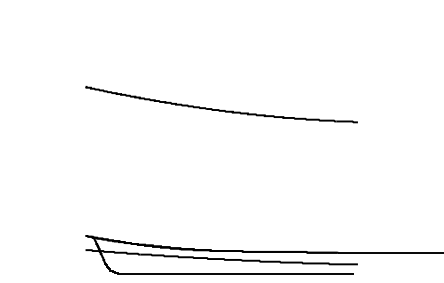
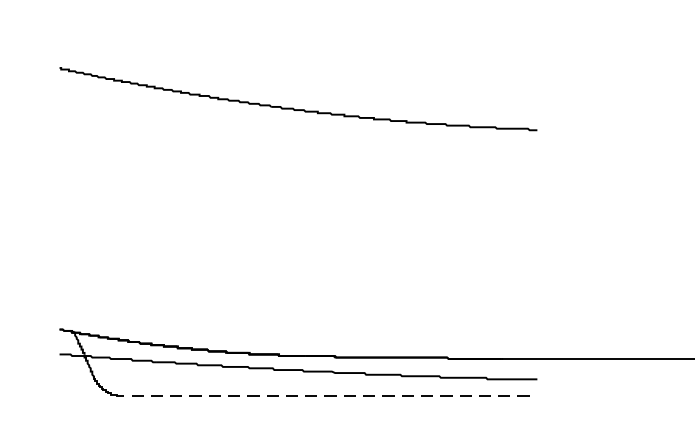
line: (237, 274) -> (326, 397), solid -> dashed

